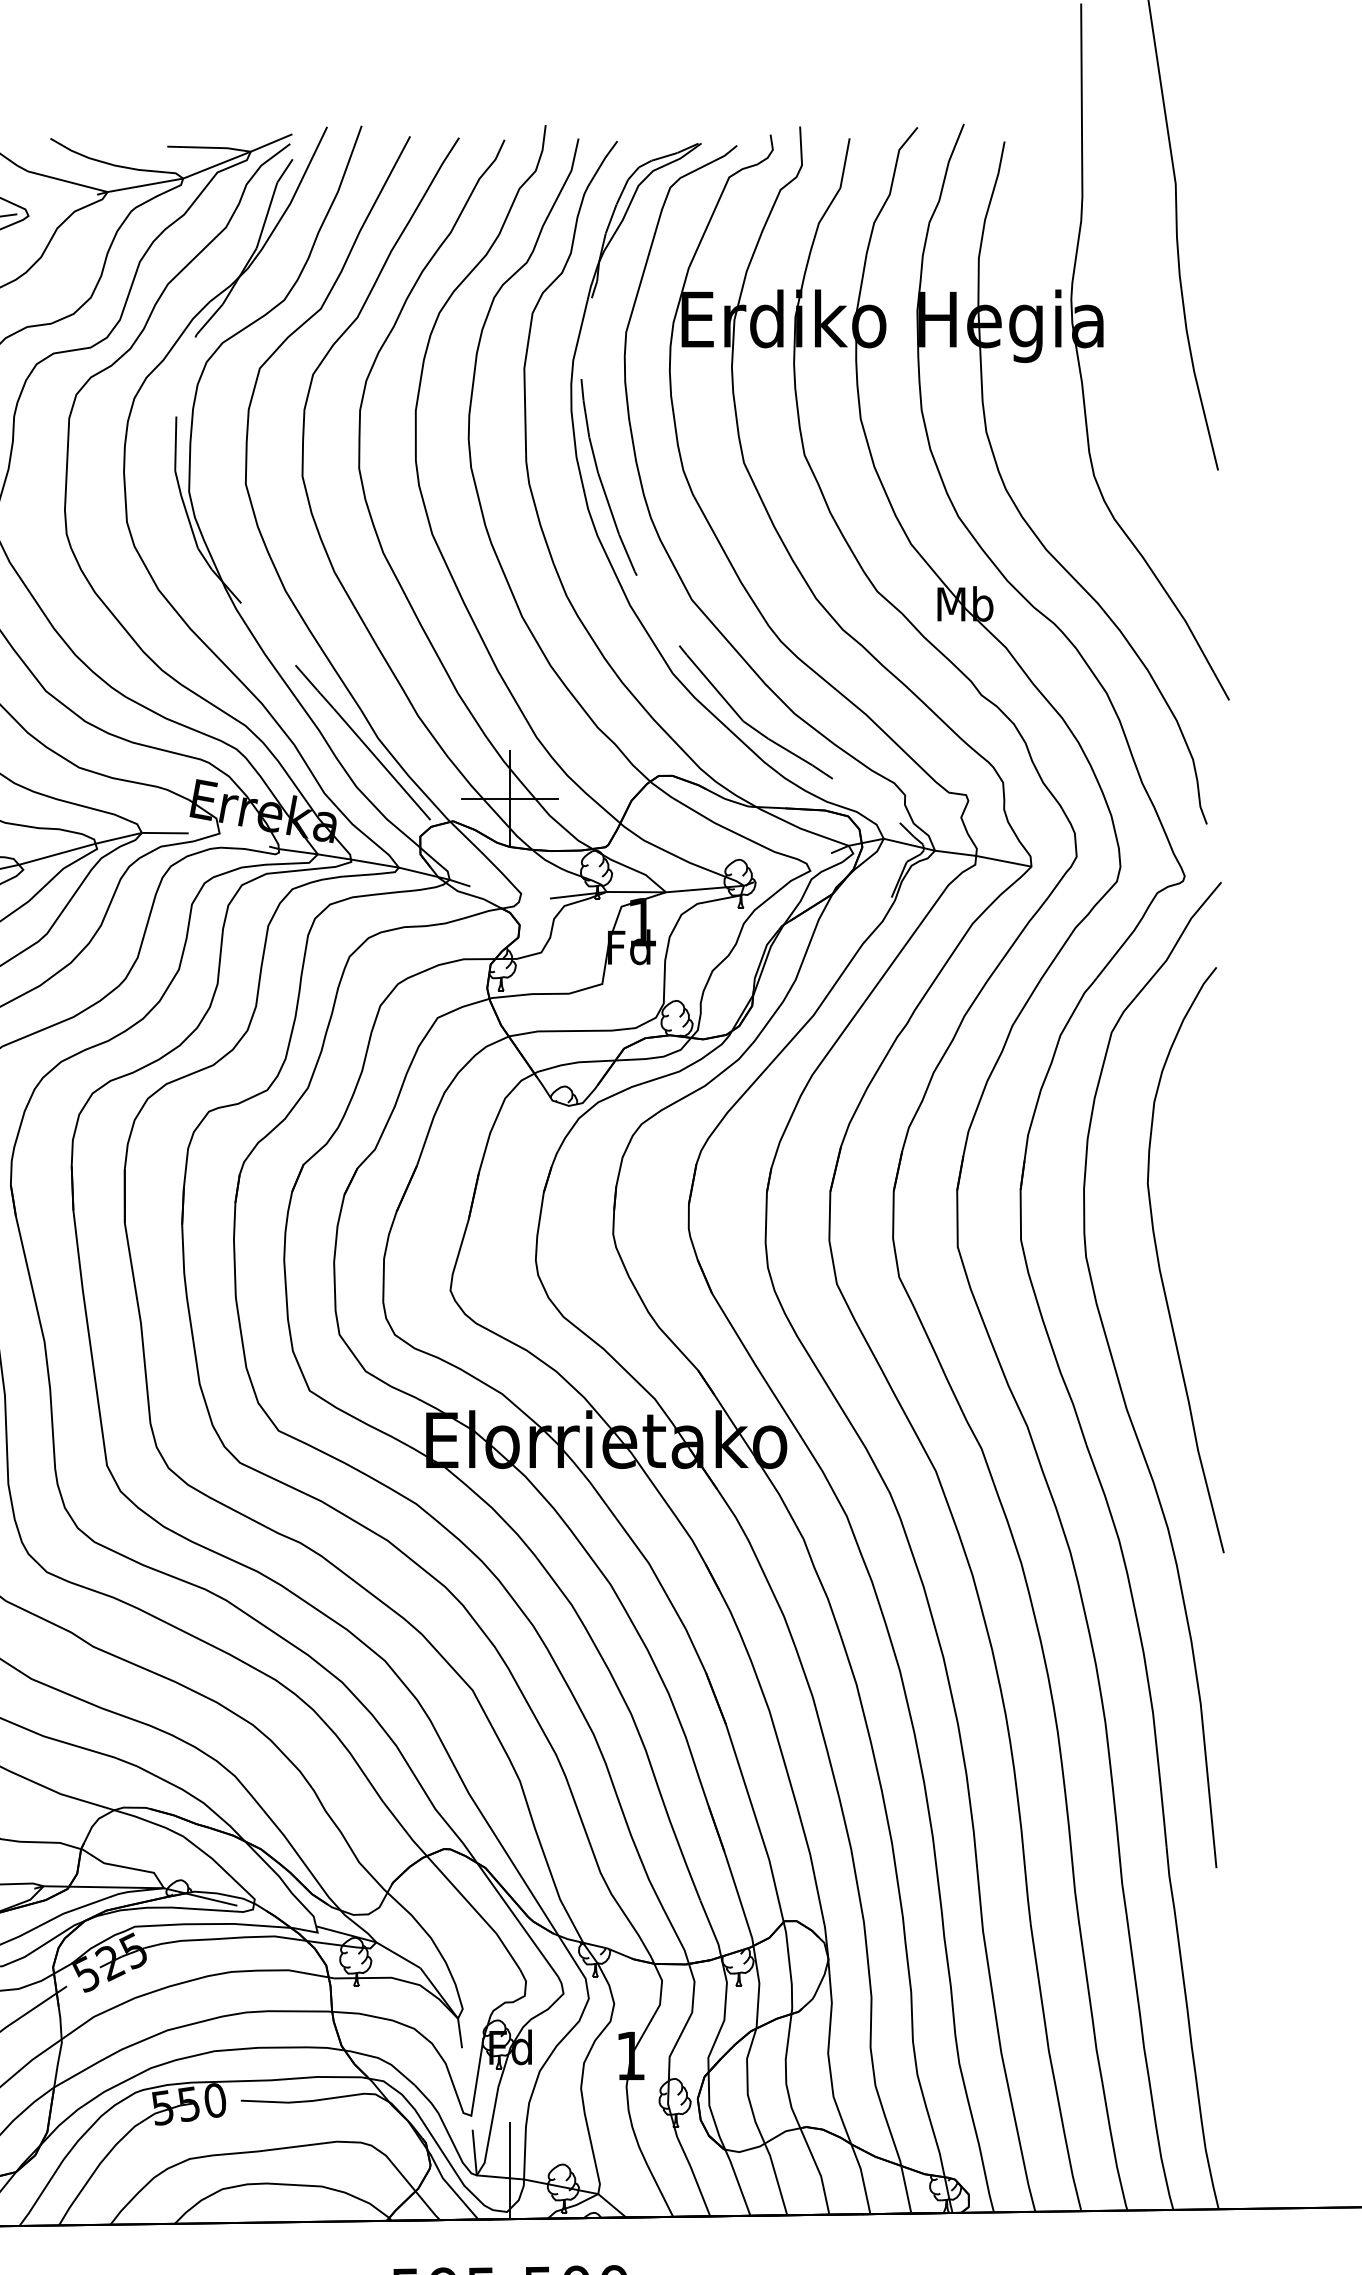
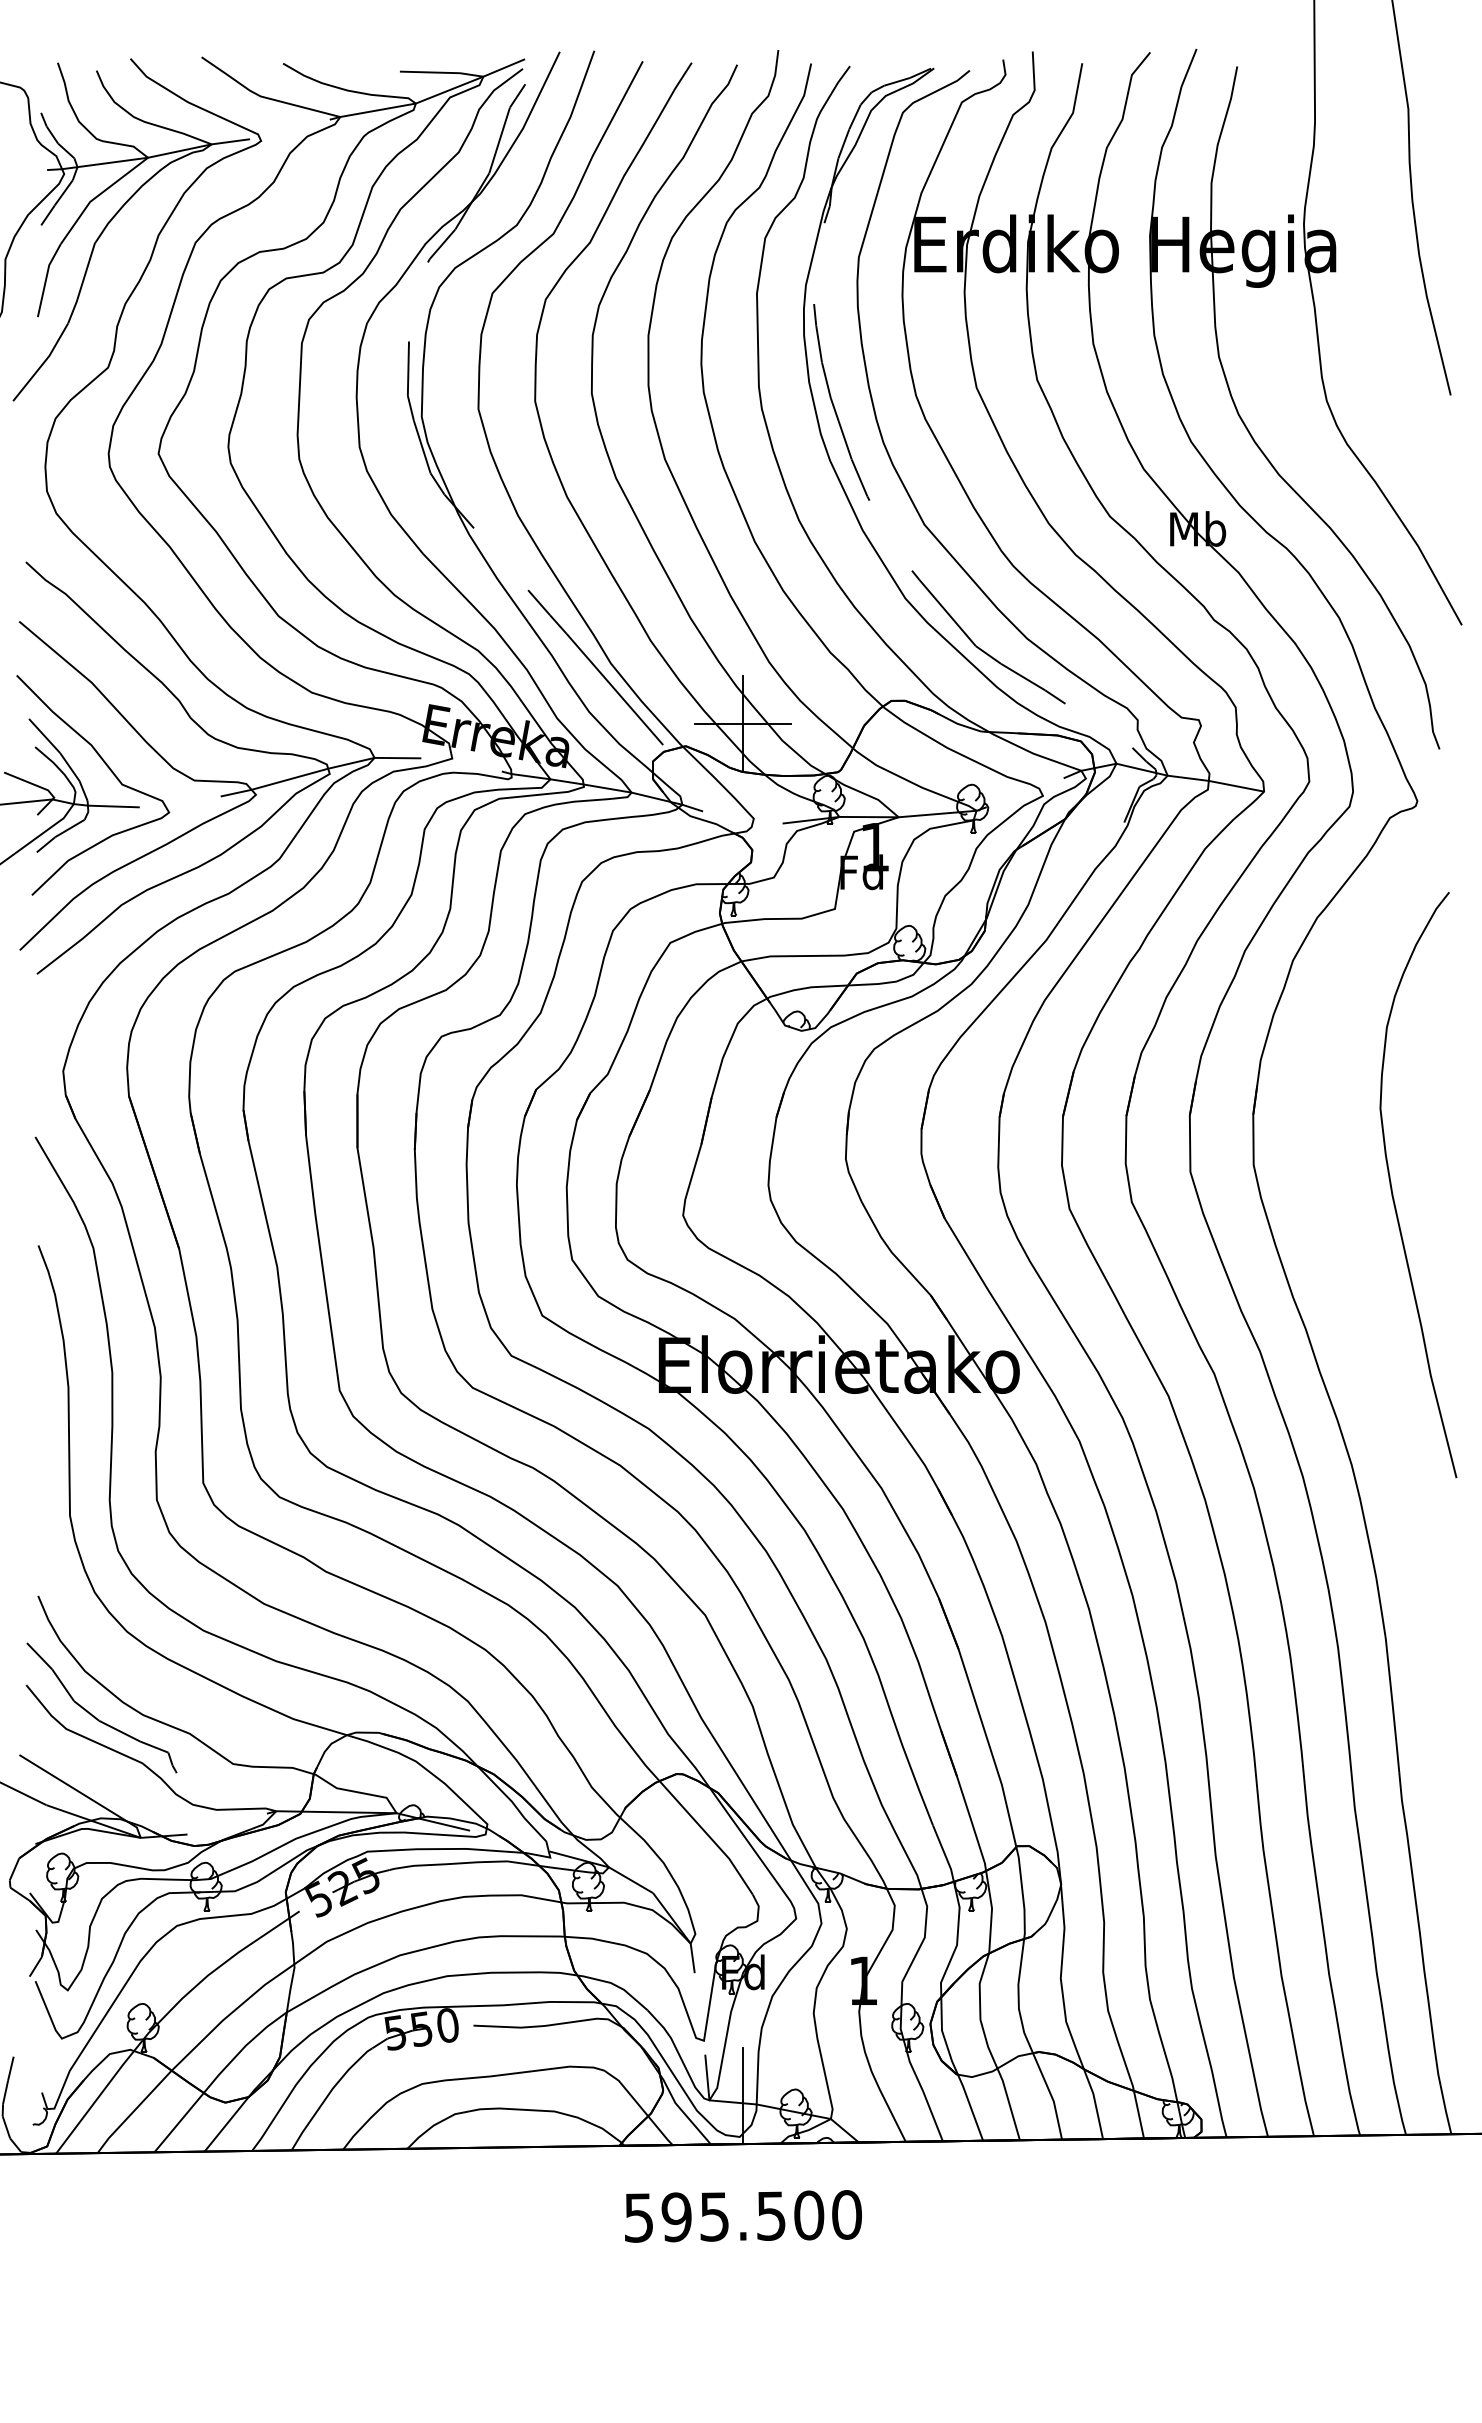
curve: (1119, 1380) -> (1352, 1305), removed

